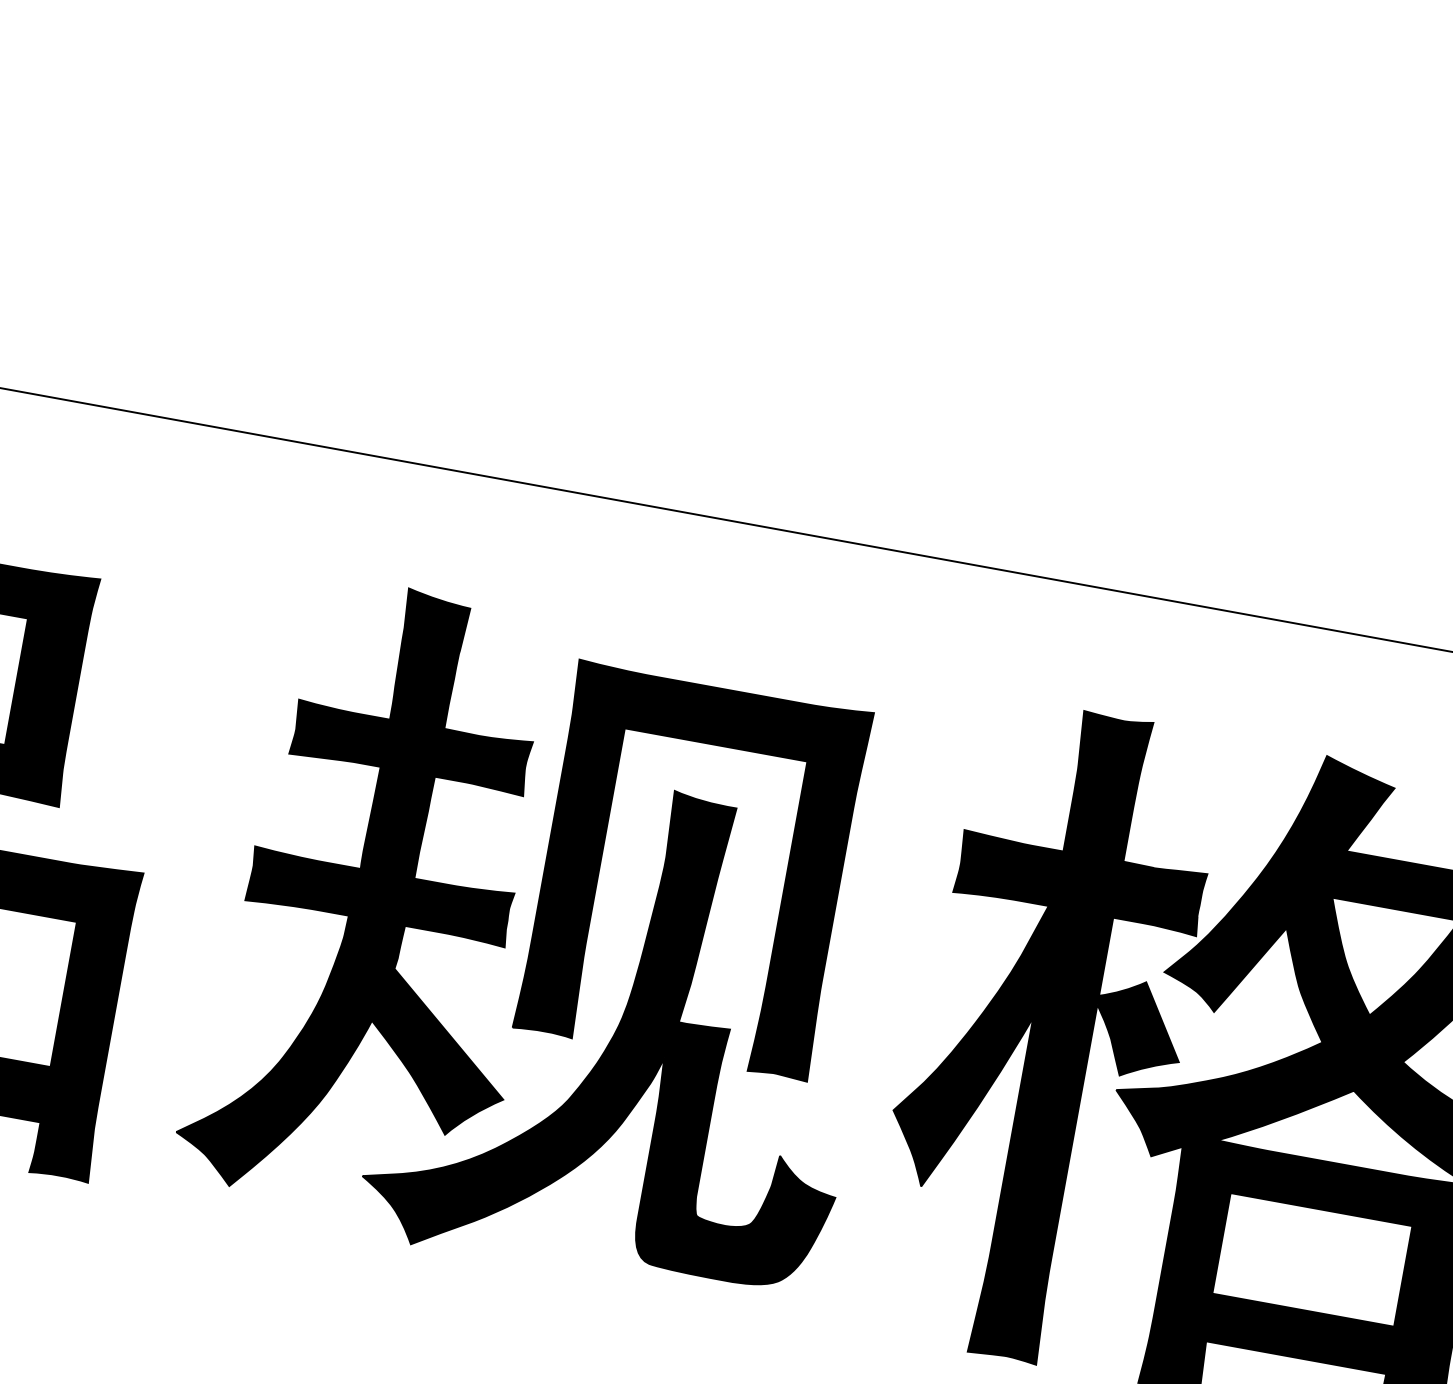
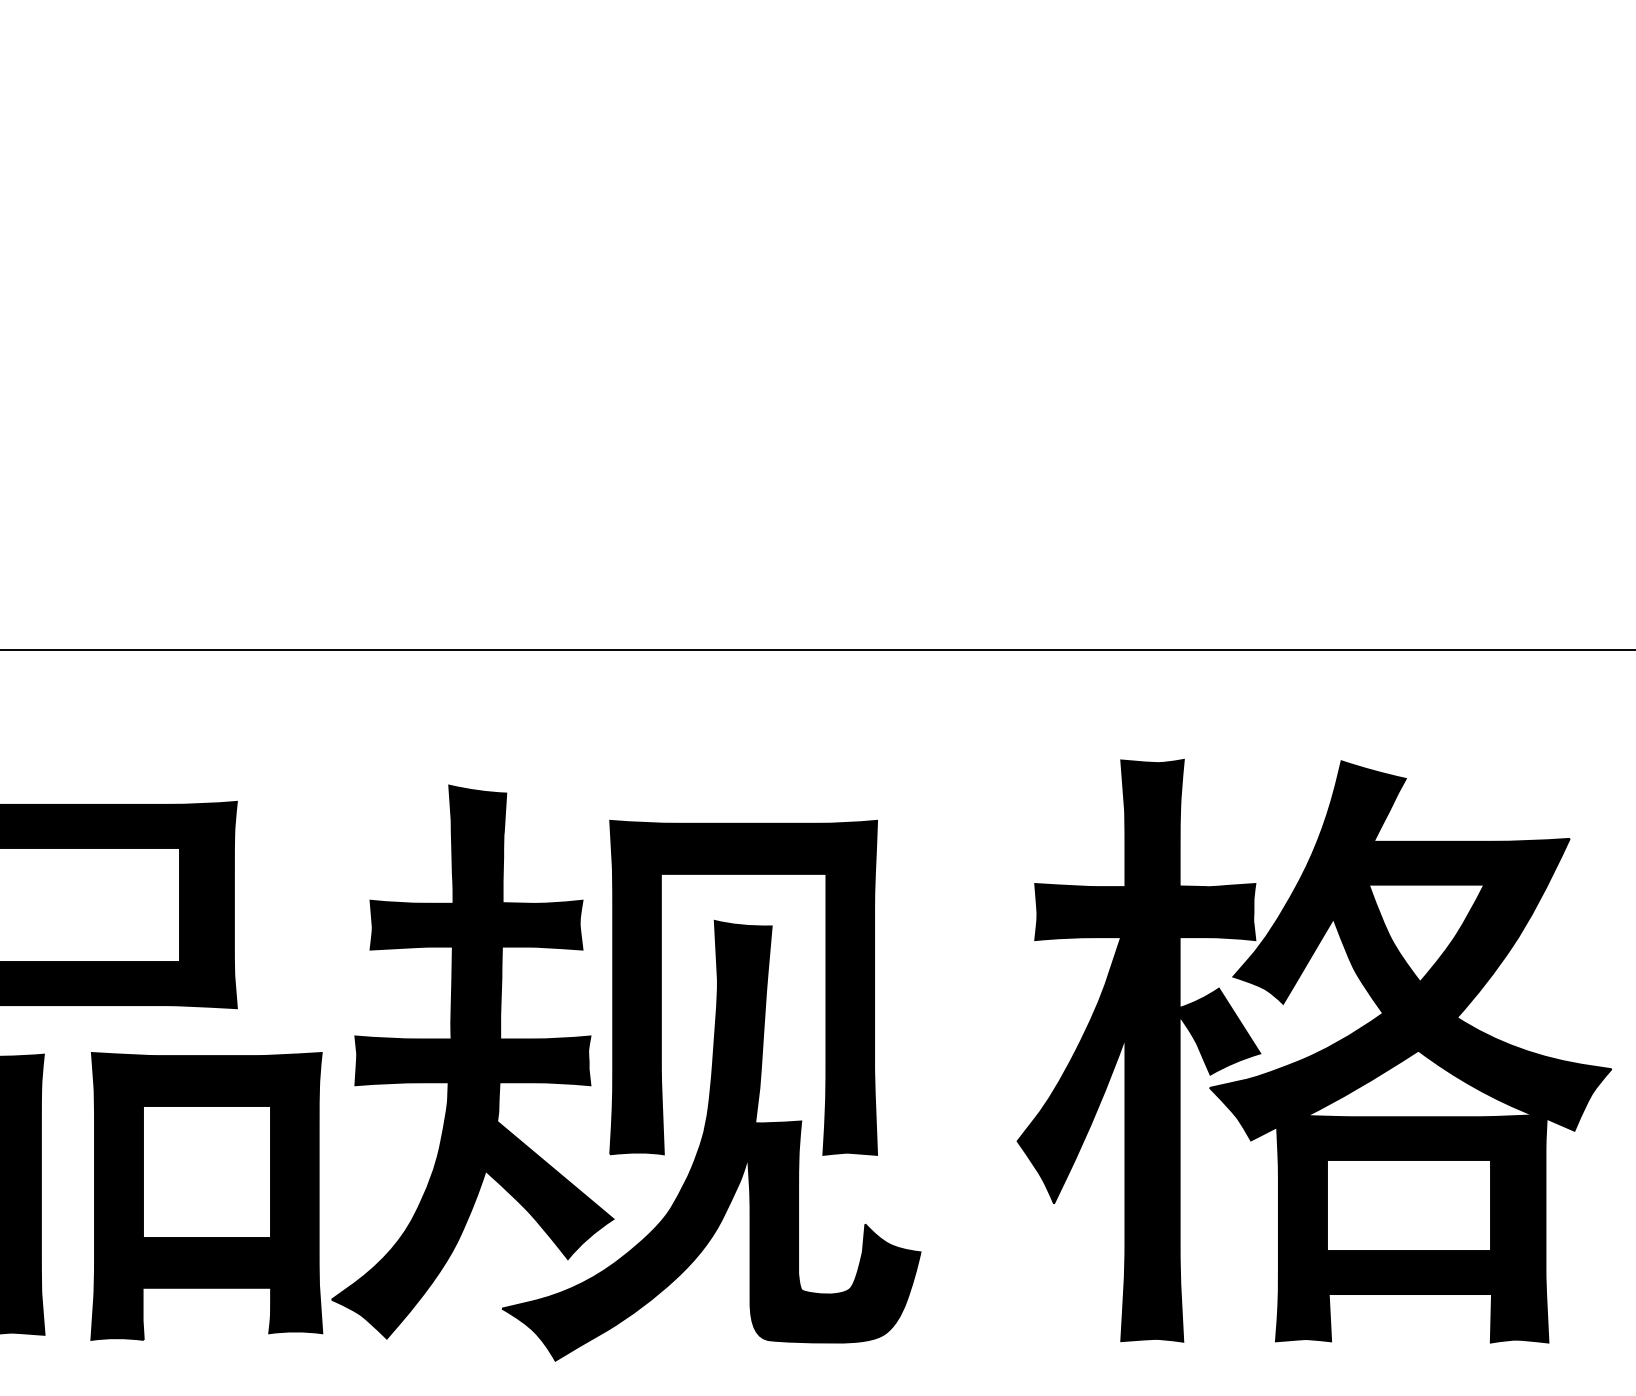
part: (547, 940) -> (626, 1072), moved

